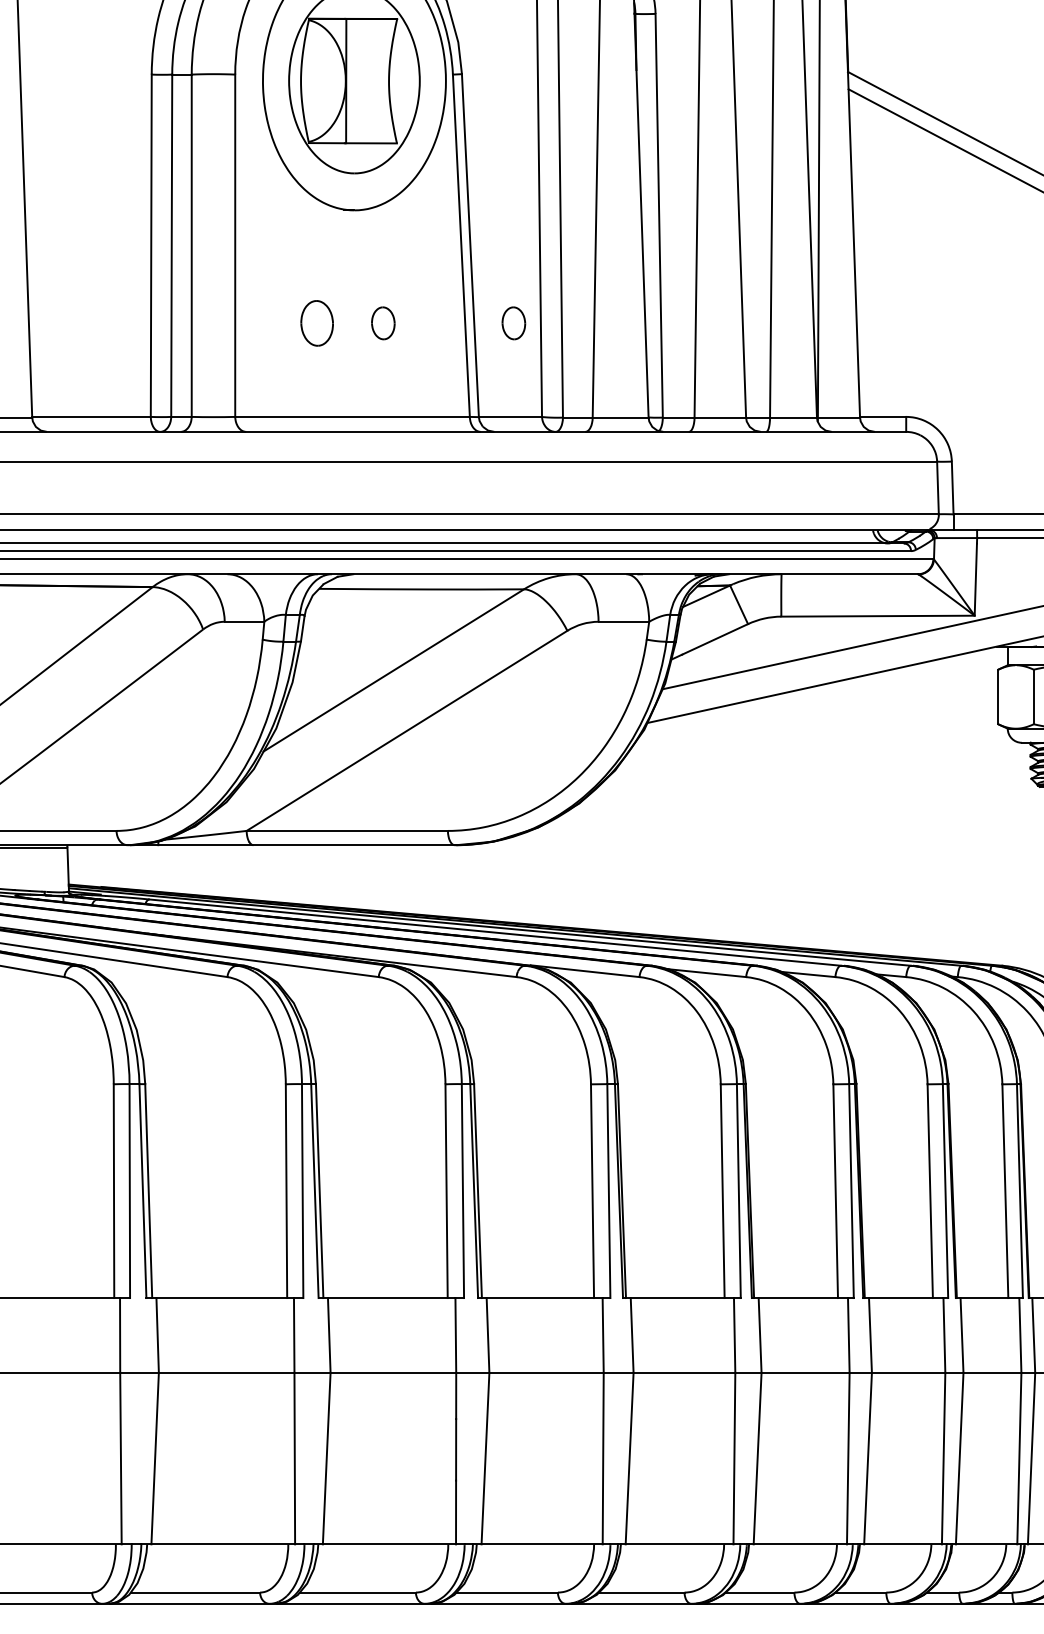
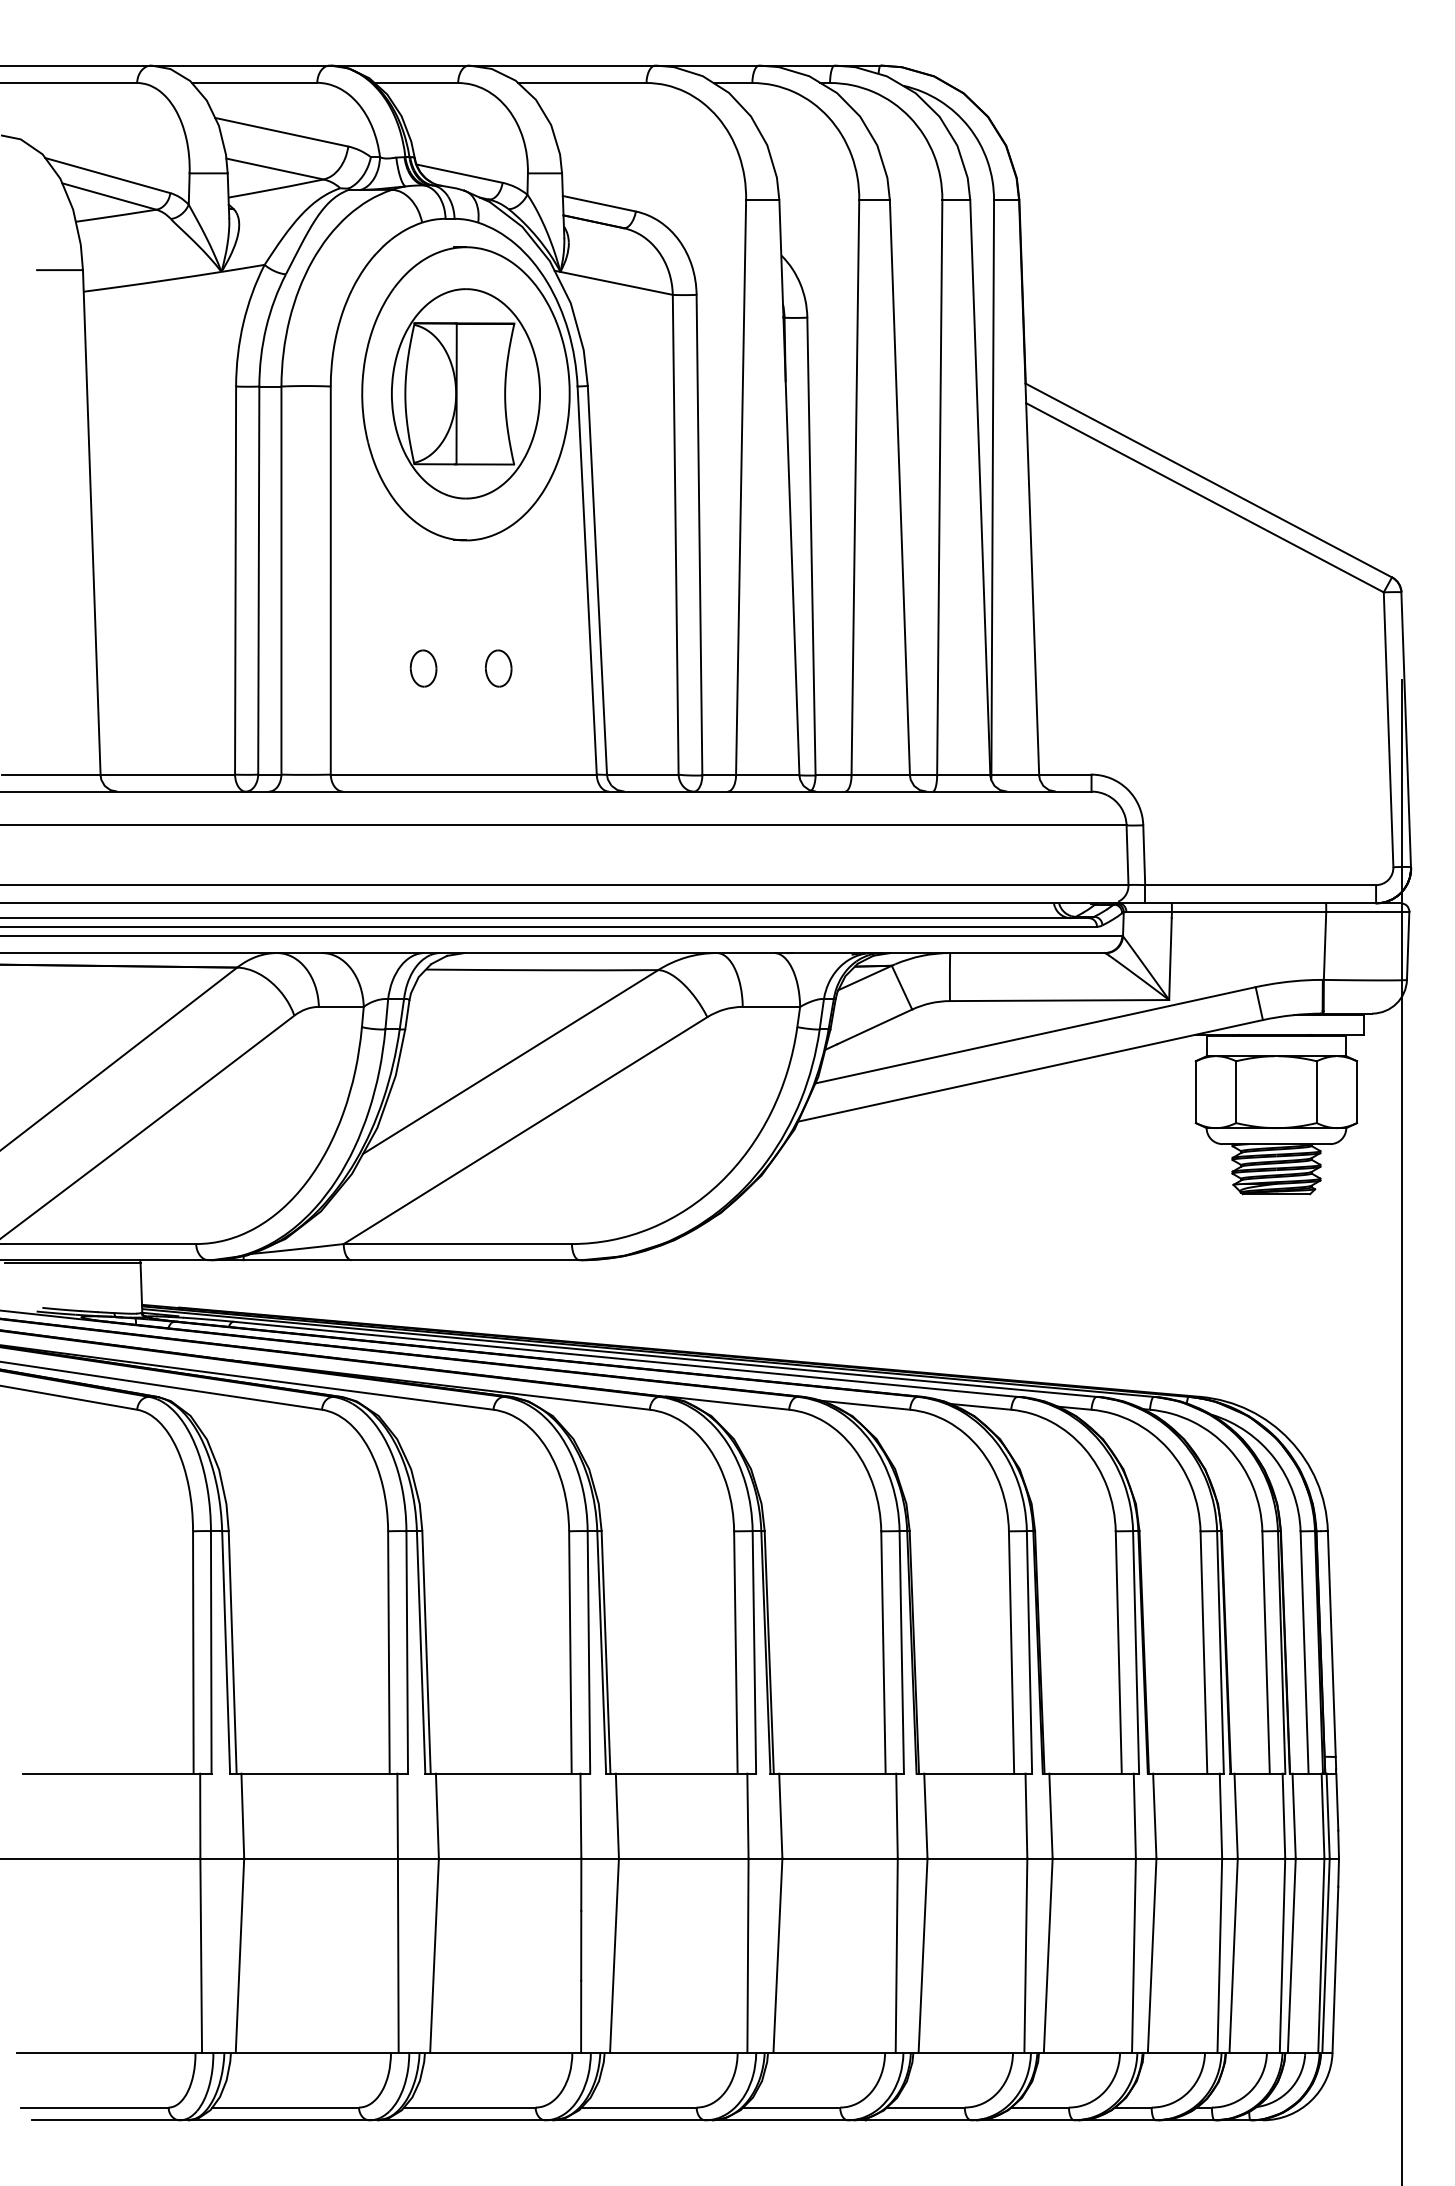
part: (317, 323) -> (423, 668), size x0.71
part: (513, 323) -> (646, 668), removed

